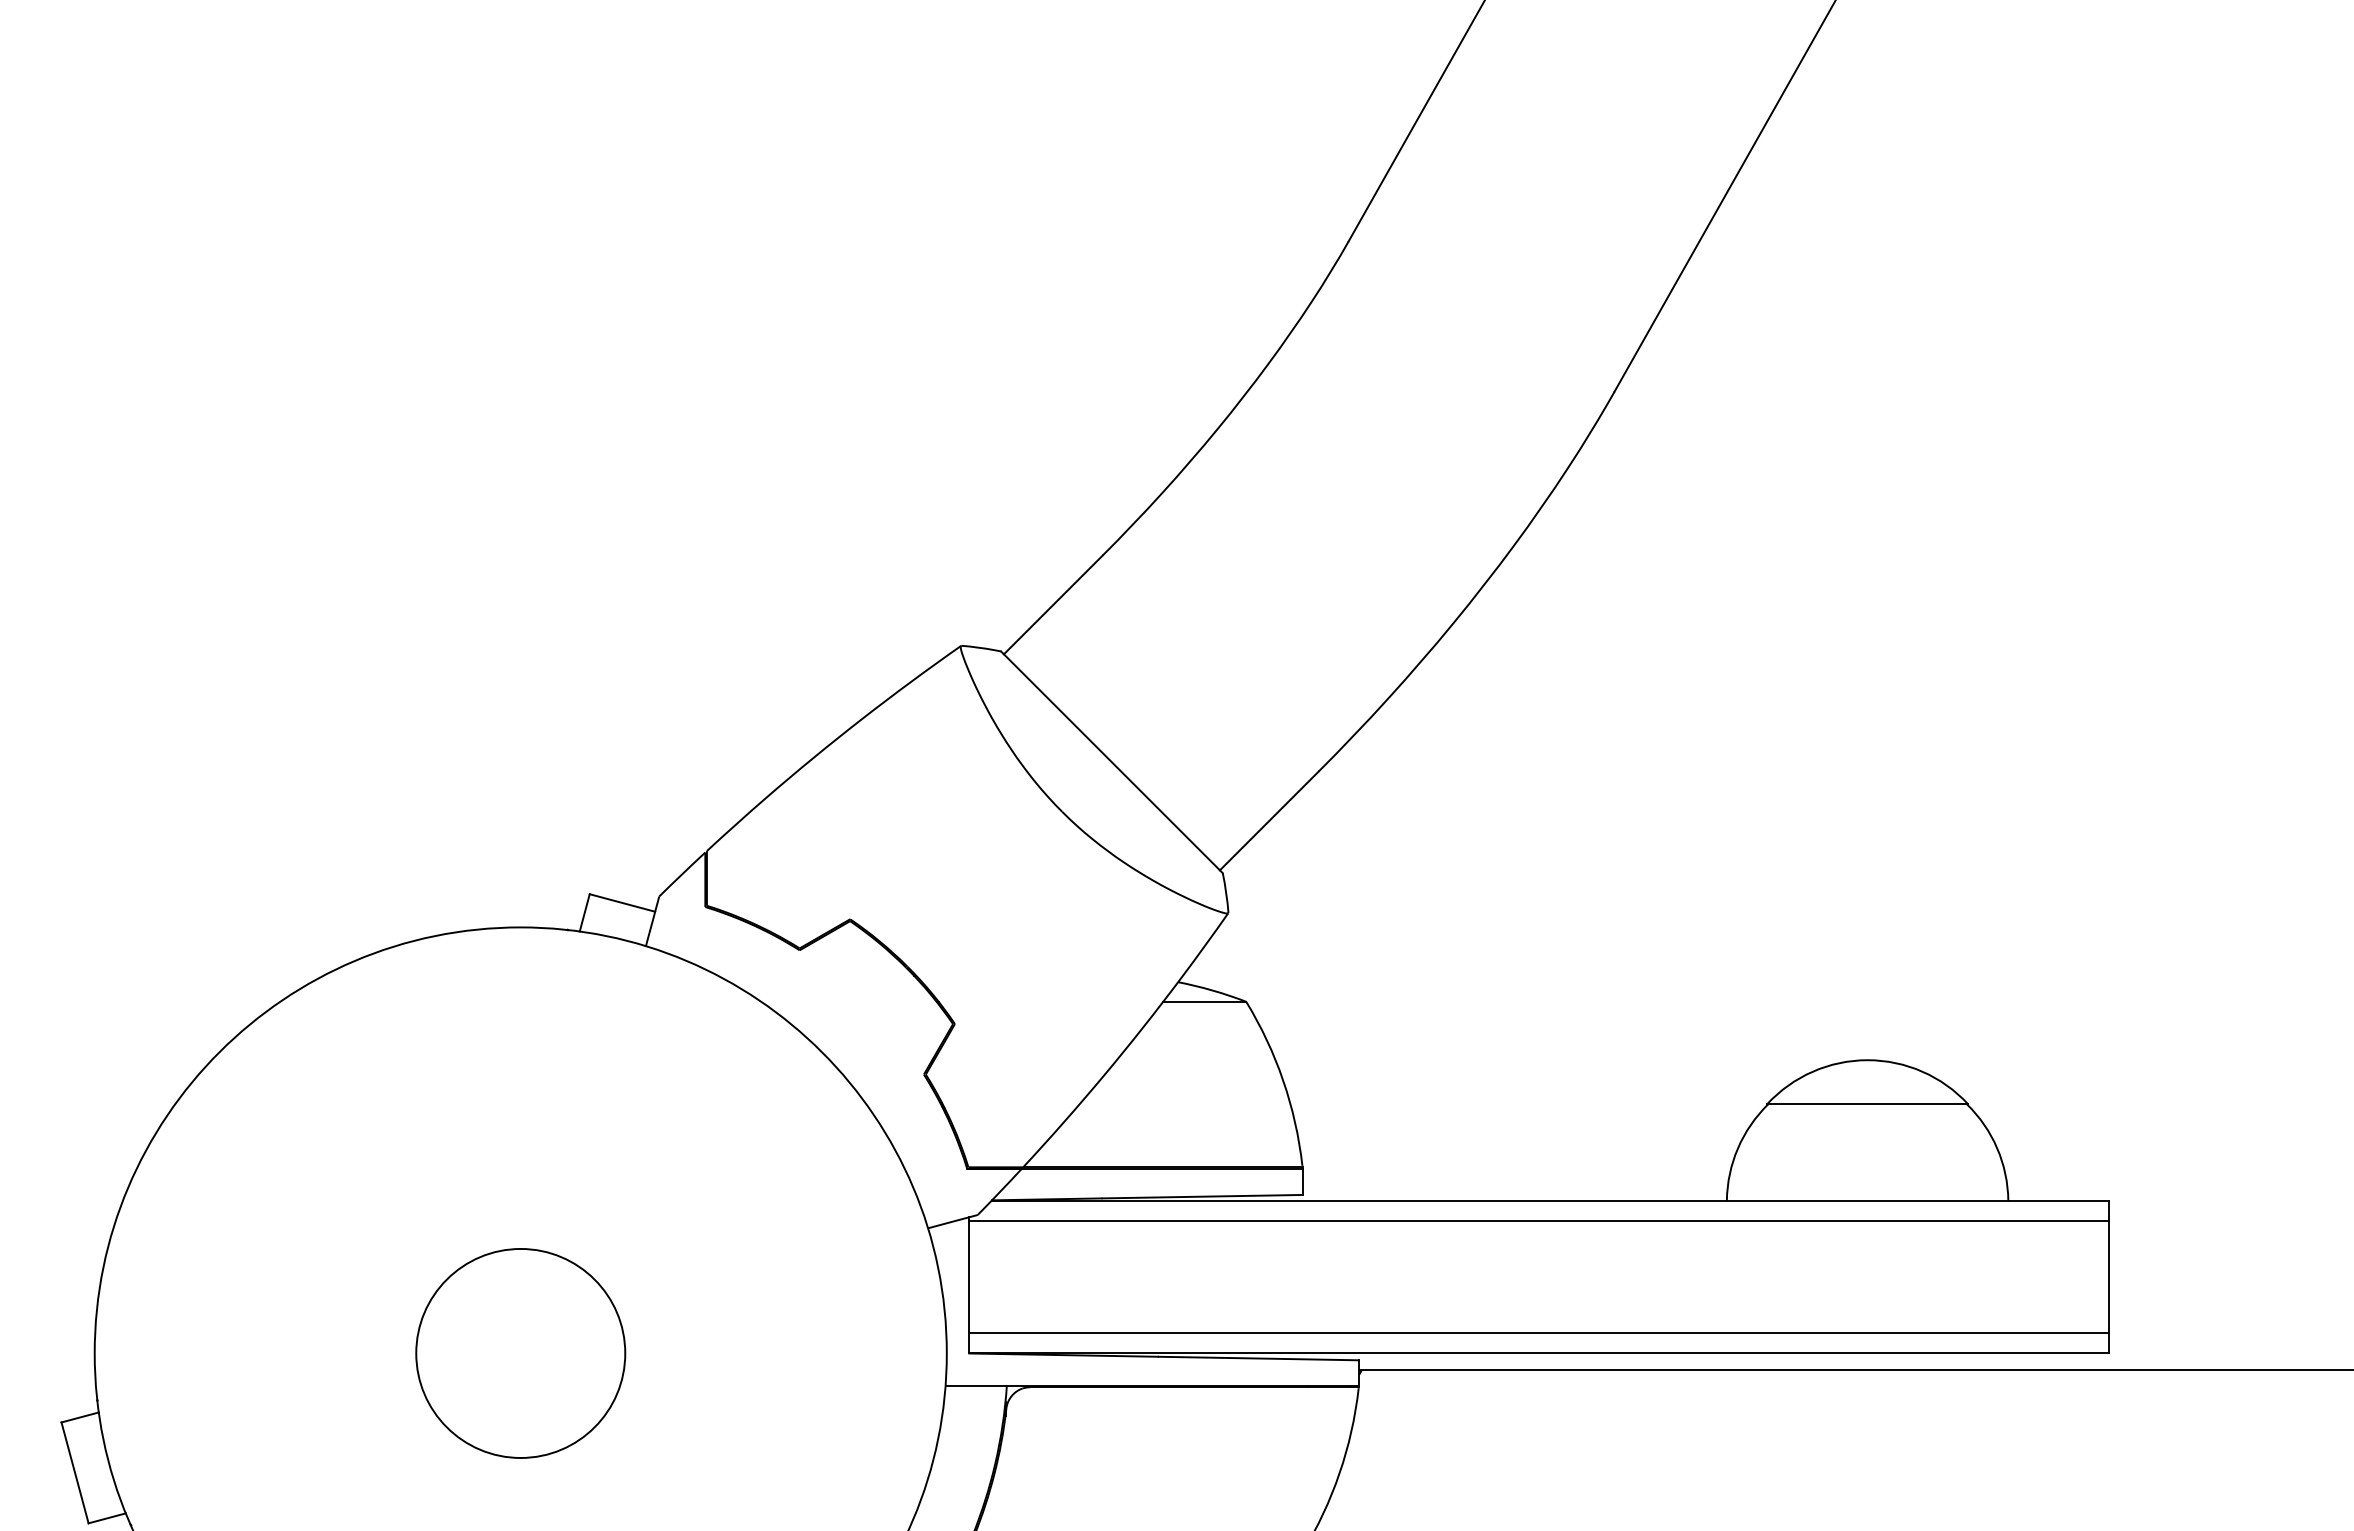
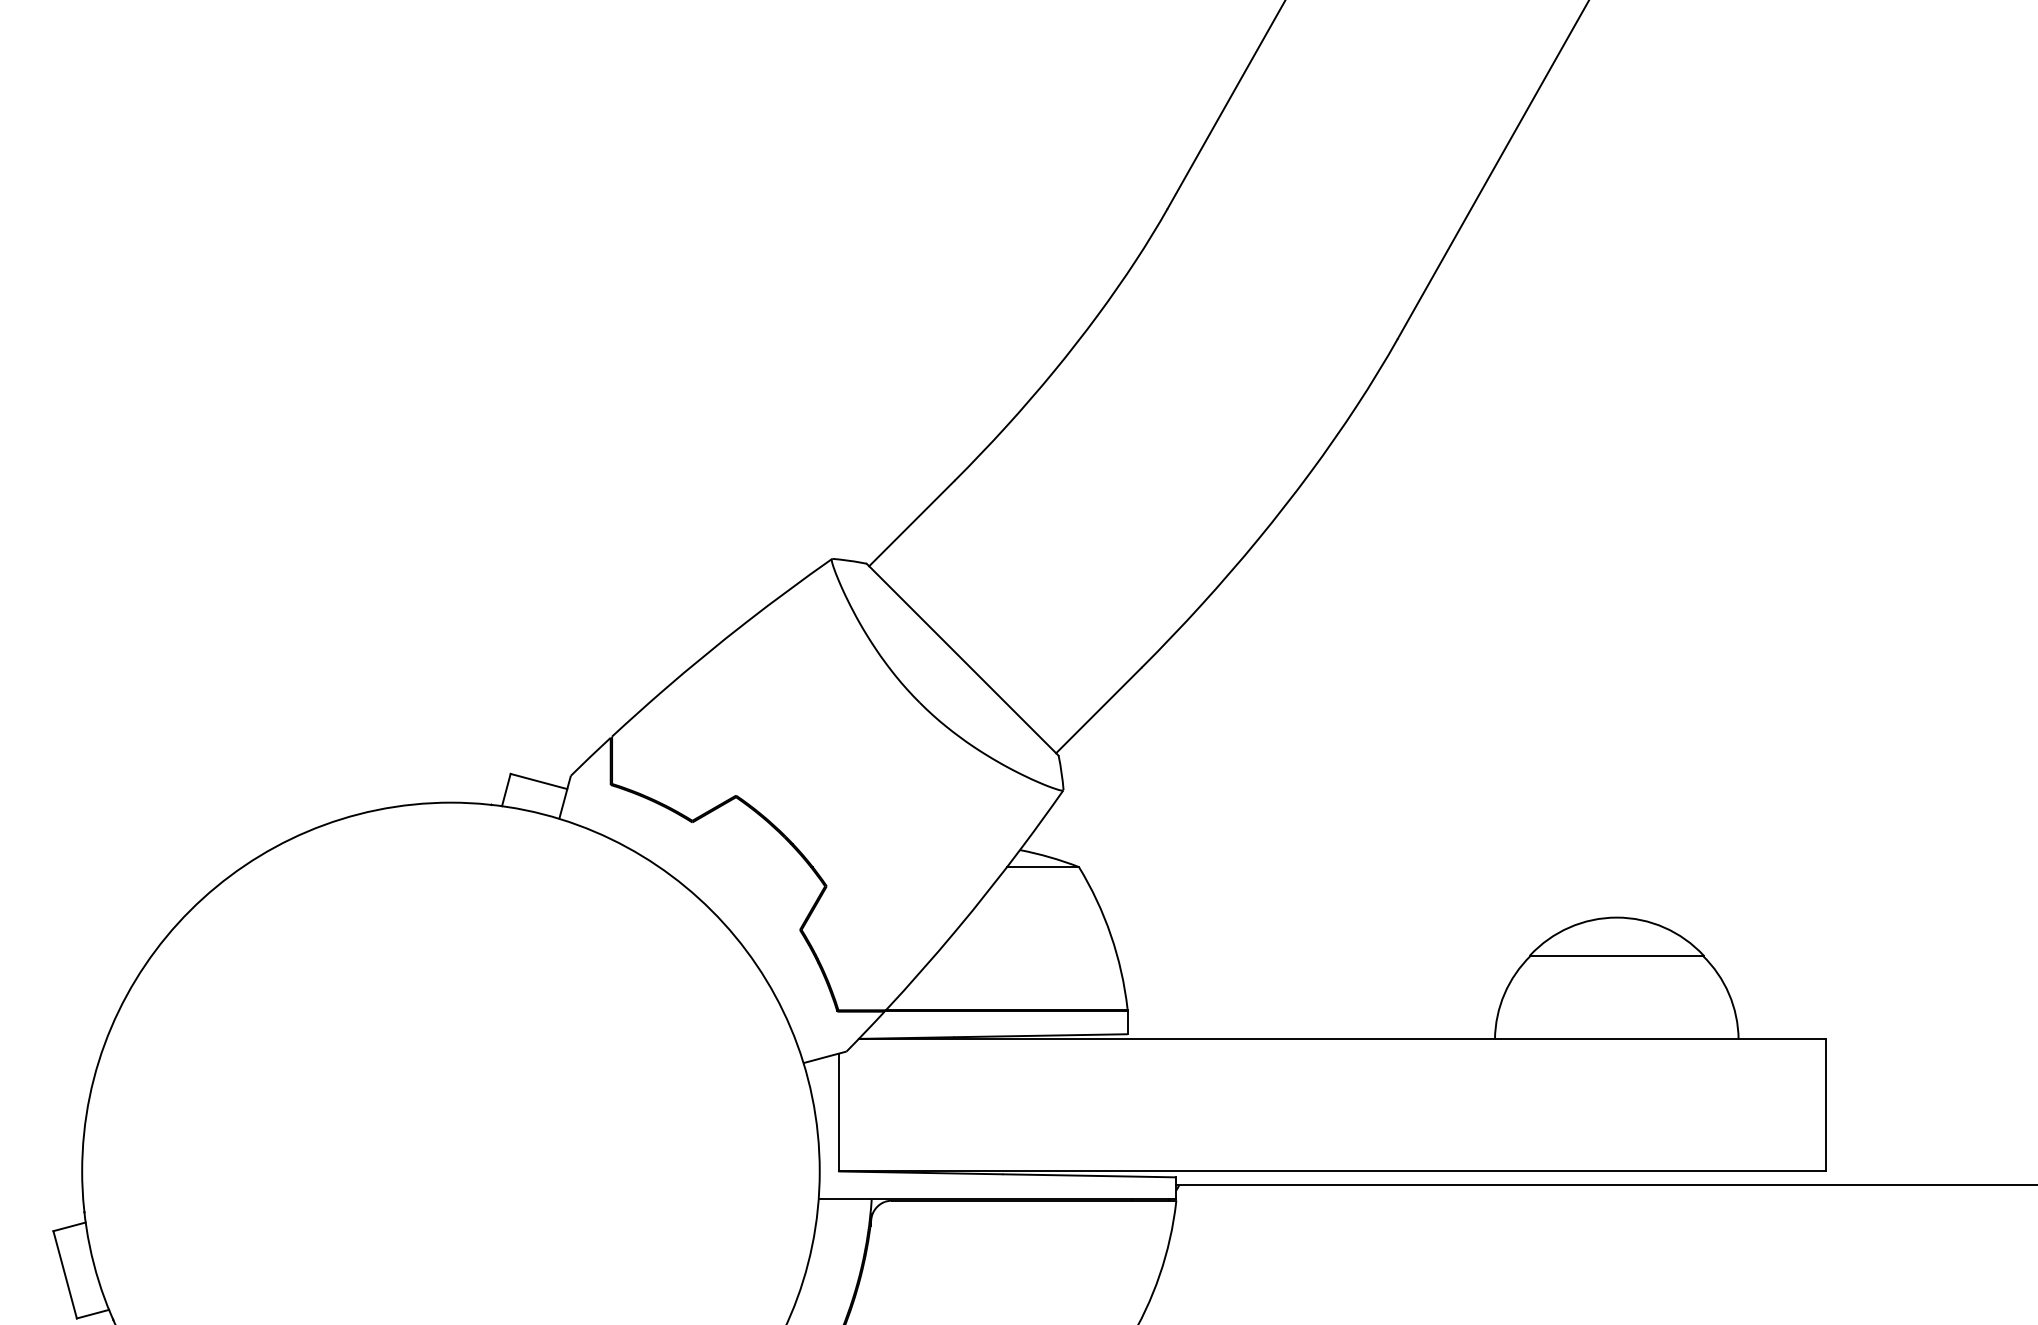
line: (1538, 1220) -> (1331, 1056), removed
line: (1538, 1333) -> (1331, 1154), removed
circle: (520, 1353) -> (450, 1171), removed

